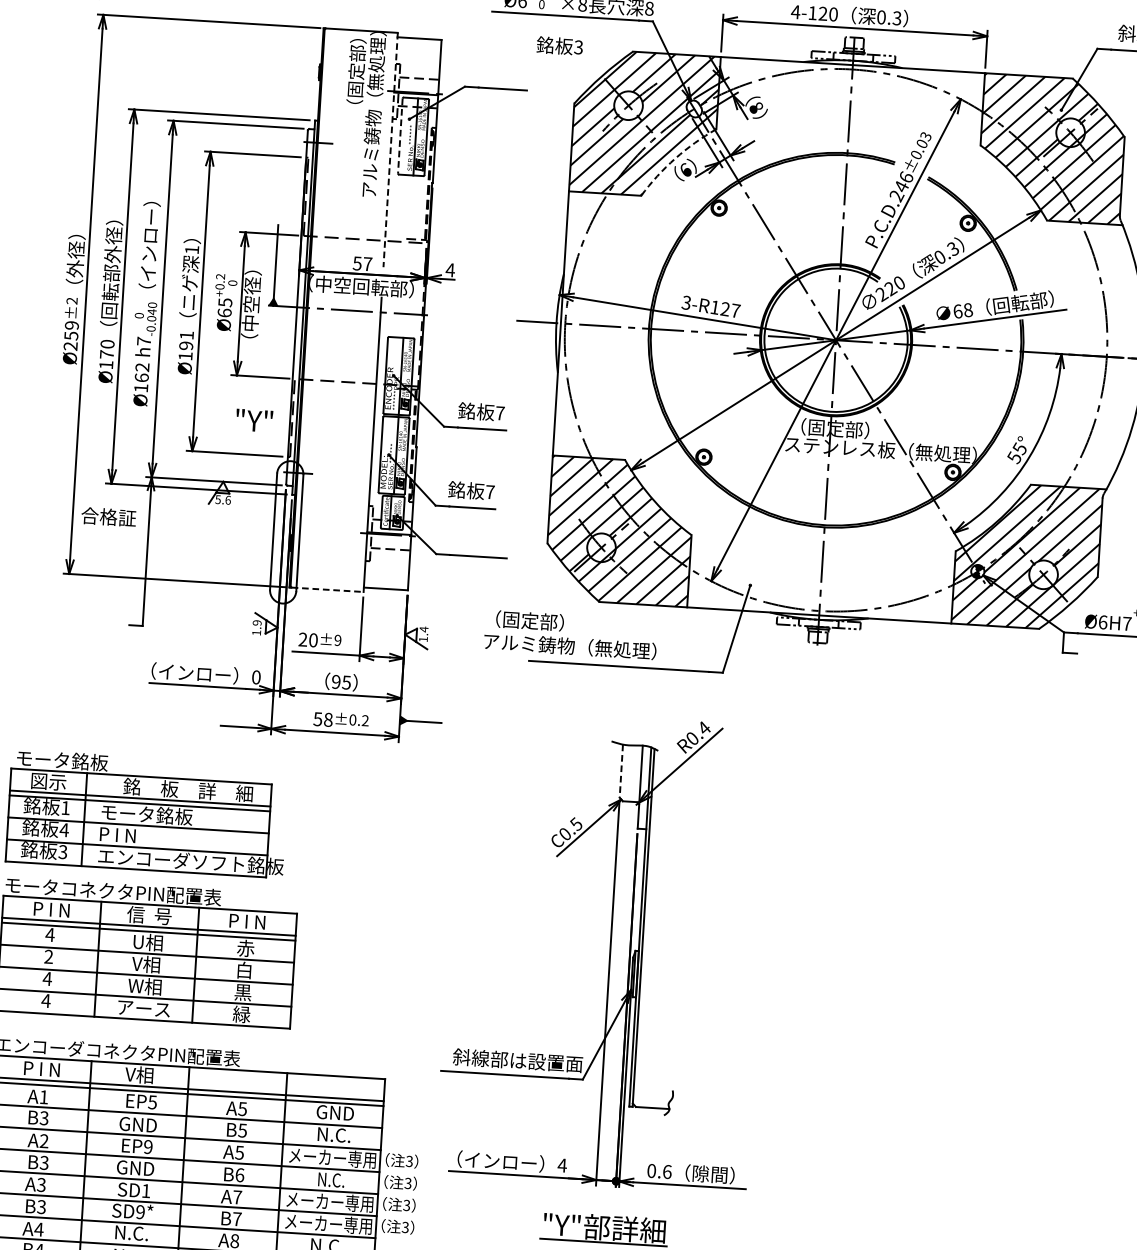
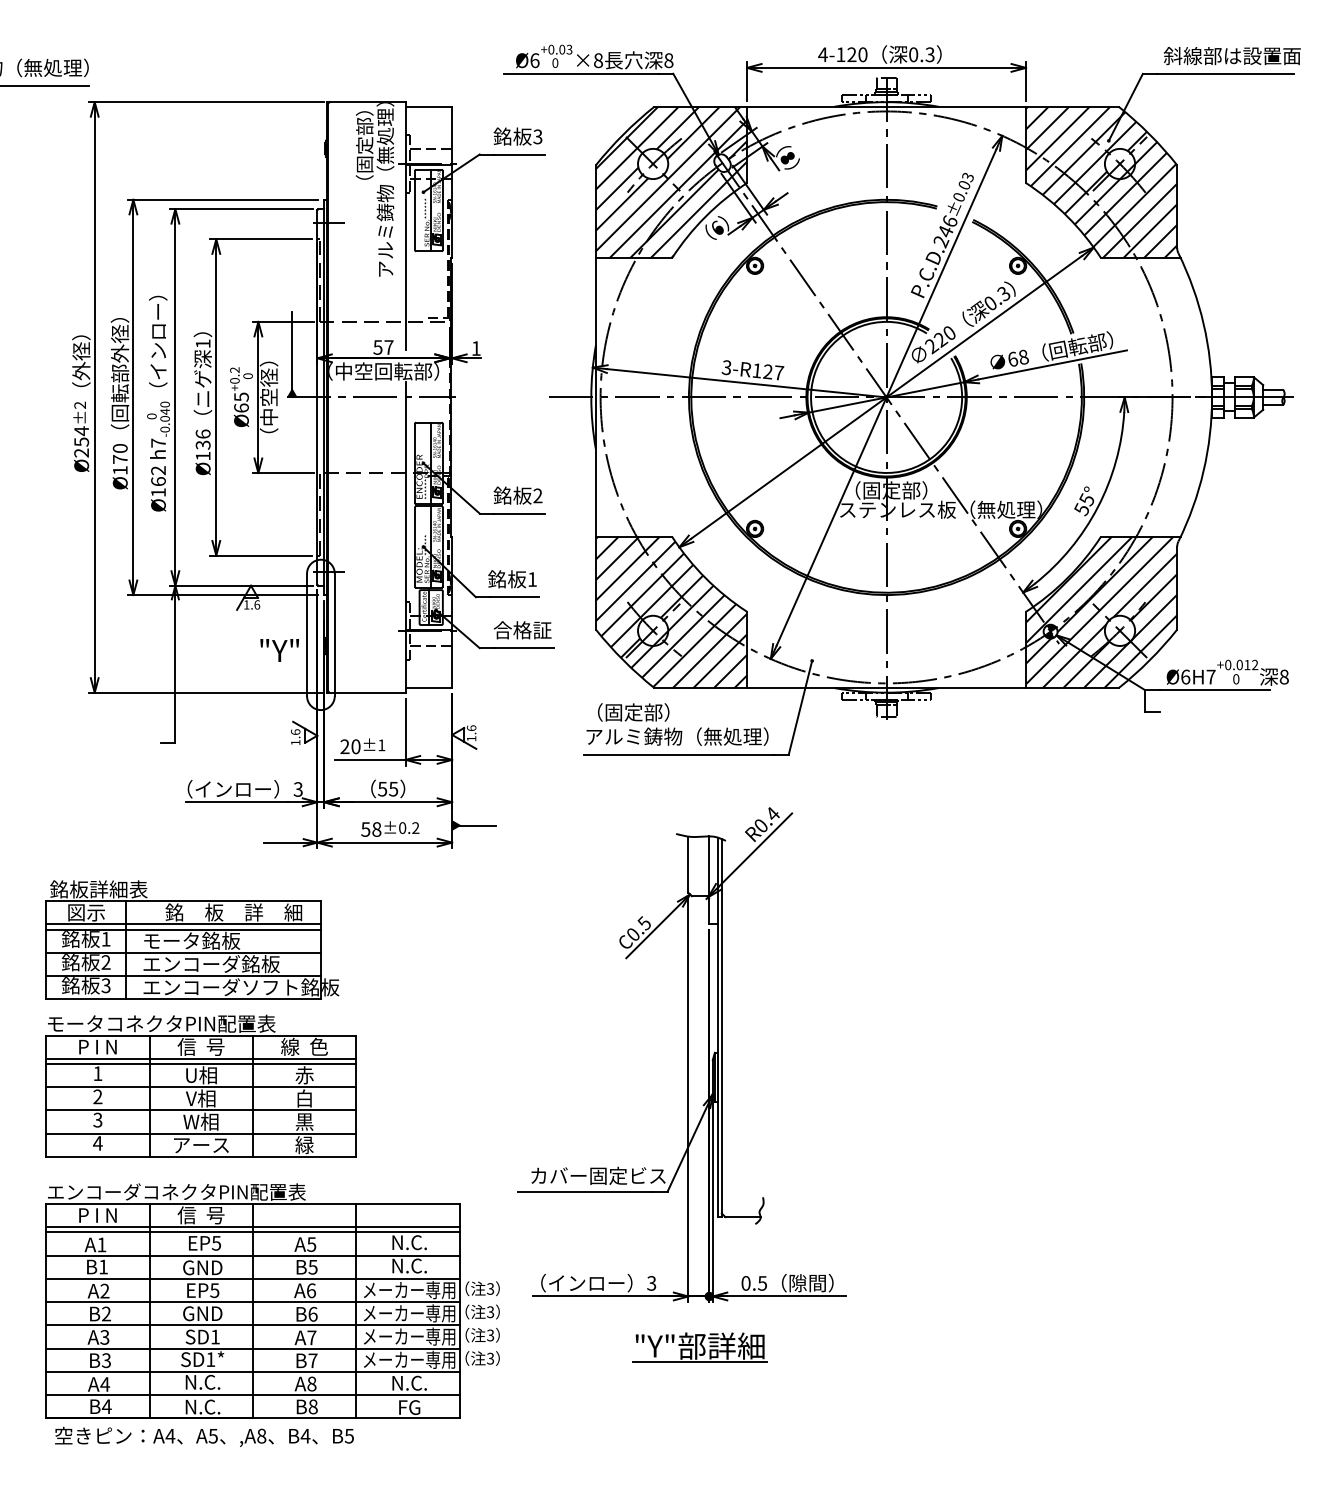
text: (559, 45) -> (517, 136), moved
line: (399, 135) -> (414, 210), dashed -> solid
line: (390, 149) -> (405, 225), dashed -> solid
arc: (675, 158) -> (705, 216), dashed -> solid
text: (450, 270) -> (476, 348), 4 -> 1
text: (71, 325) -> (81, 431), Ø259 -> Ø254
text: (185, 340) -> (202, 439), Ø191 -> Ø136
text: (499, 412) -> (537, 495), 7 -> 2
text: (254, 420) -> (279, 650), moved
text: (490, 492) -> (532, 579), 7 -> 1
text: (218, 499) -> (246, 604), 5.6 -> 1.6
text: (108, 517) -> (522, 630), moved
line: (328, 589) -> (368, 692), dashed -> solid
text: (257, 622) -> (295, 731), 1.9 -> 1.6
text: (423, 629) -> (471, 728), 1.4 -> 1.6
text: (570, 634) -> (677, 724), moved
text: (337, 640) -> (381, 745), ±9 -> ±1
text: (255, 677) -> (297, 789), 0 -> 3
text: (336, 681) -> (382, 788), 95 -> 55
text: (61, 760) -> (98, 889), モータ銘板 -> 銘板詳細表
line: (621, 771) -> (688, 865), dashed -> solid
text: (63, 830) -> (105, 962), 4 -> 2
text: (164, 838) -> (211, 964), P I N -> エンコーダ銘板
text: (247, 921) -> (304, 1046), P I N -> 線  色
text: (49, 934) -> (97, 1073), 4 -> 1
text: (47, 978) -> (97, 1119), 4 -> 3
text: (517, 1060) -> (597, 1175), 斜線部は設置面 -> カバー固定ビス
text: (139, 1075) -> (200, 1215), V相 -> 信  号
text: (334, 1112) -> (408, 1242), GND -> N.C.
text: (43, 1117) -> (102, 1266), B3 -> B1
text: (148, 1146) -> (214, 1290), EP9 -> EP5
text: (238, 1152) -> (310, 1290), A5 -> A6
text: (44, 1163) -> (106, 1314), B3 -> B2
text: (562, 1165) -> (651, 1283), 4 -> 3
text: (667, 1172) -> (762, 1283), 0.6 -> 0.5
text: (331, 1180) -> (409, 1313), N.C. -> メーカー専用
text: (140, 1212) -> (210, 1359), SD9* -> SD1*

